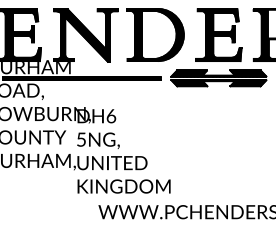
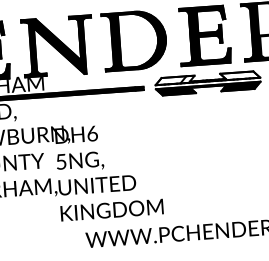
fill: (218, 73) -> (207, 78), removed

